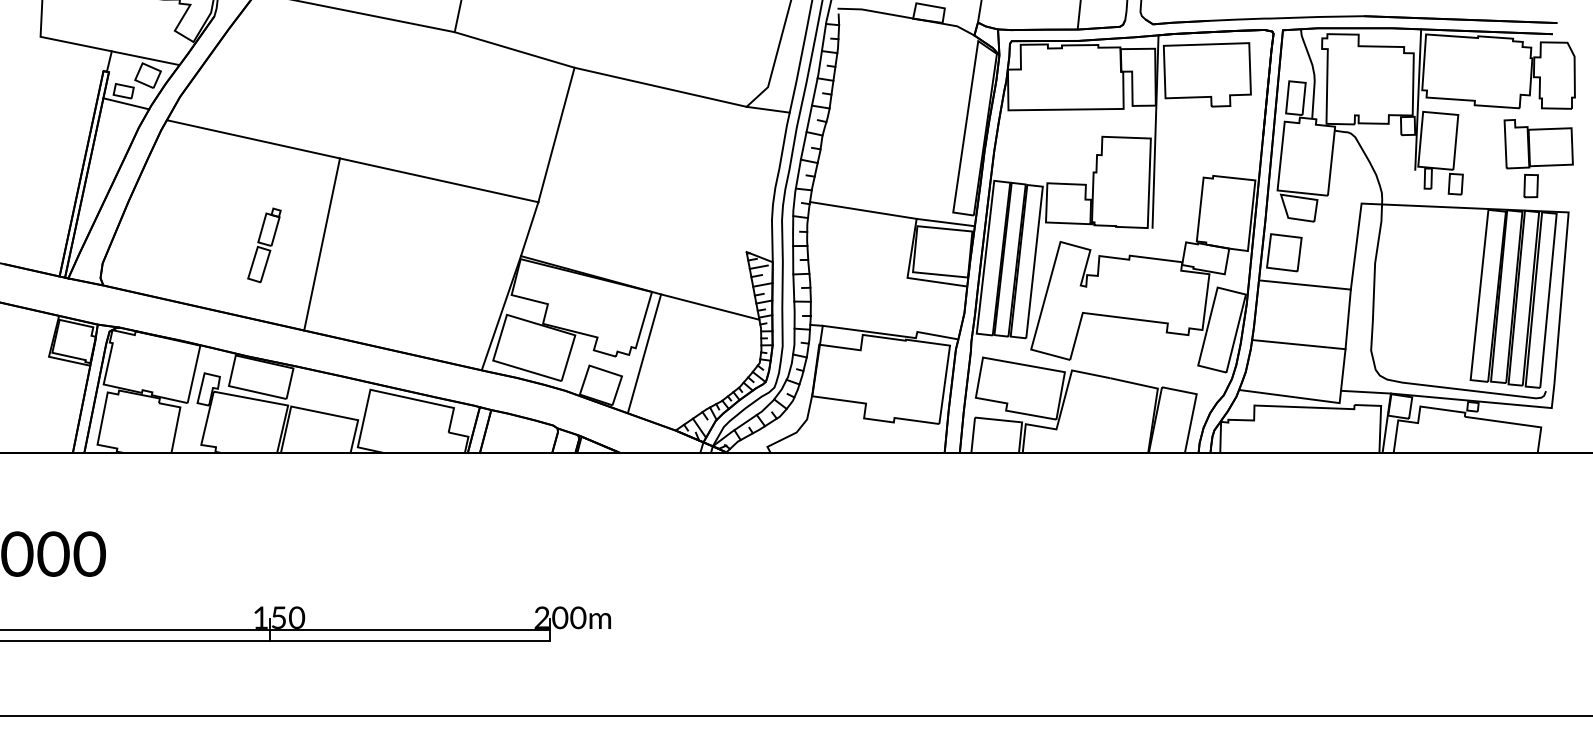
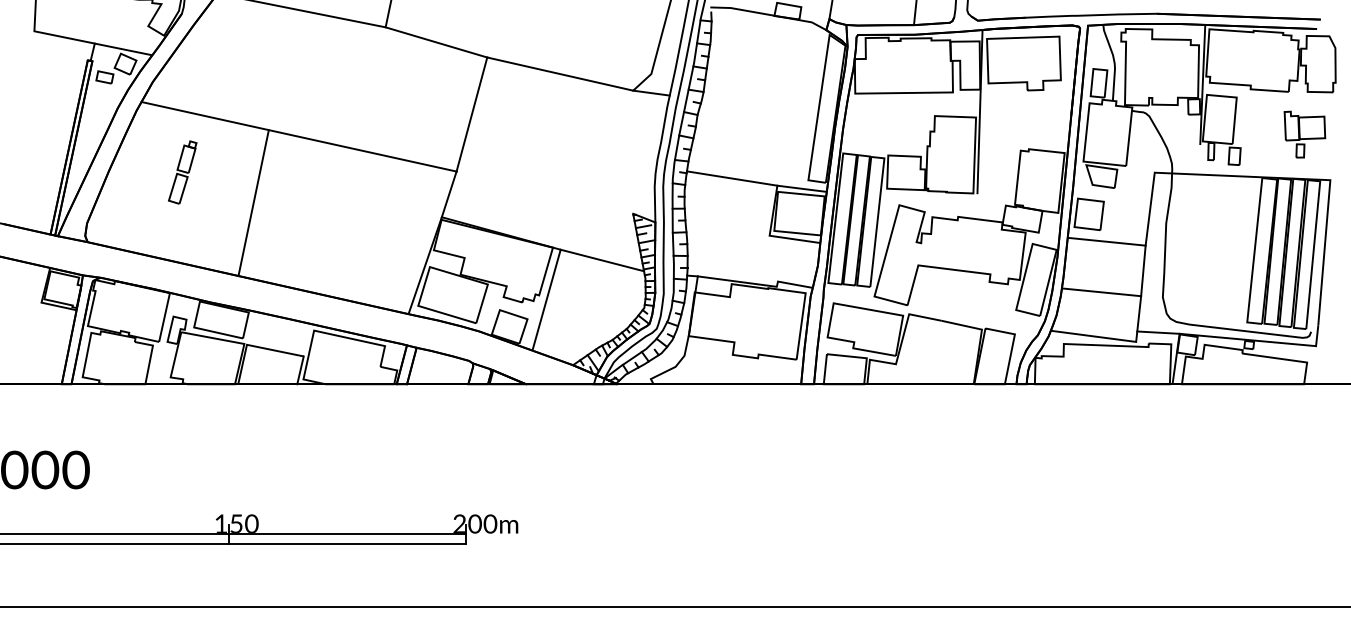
line: (126, 103) -> (107, 87), removed
part: (1538, 158) -> (1304, 134), size x0.7
line: (321, 244) -> (253, 203), moved
part: (264, 245) -> (182, 172), moved

